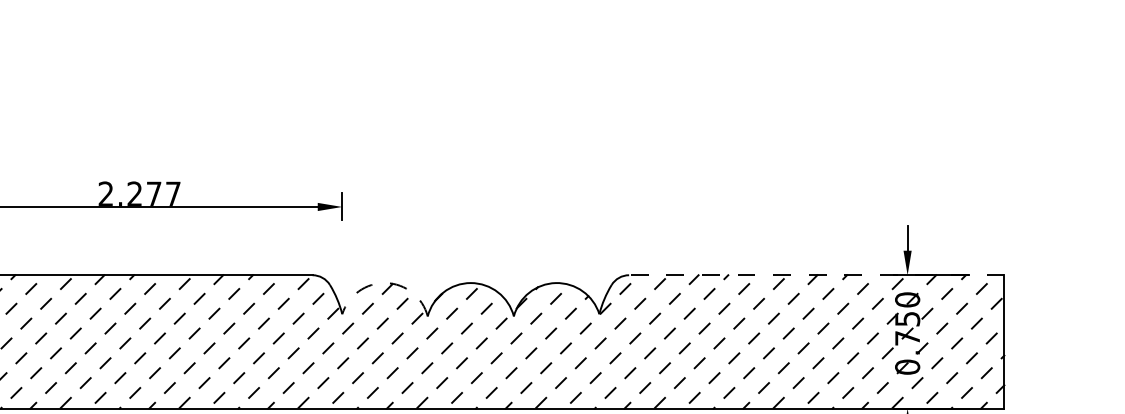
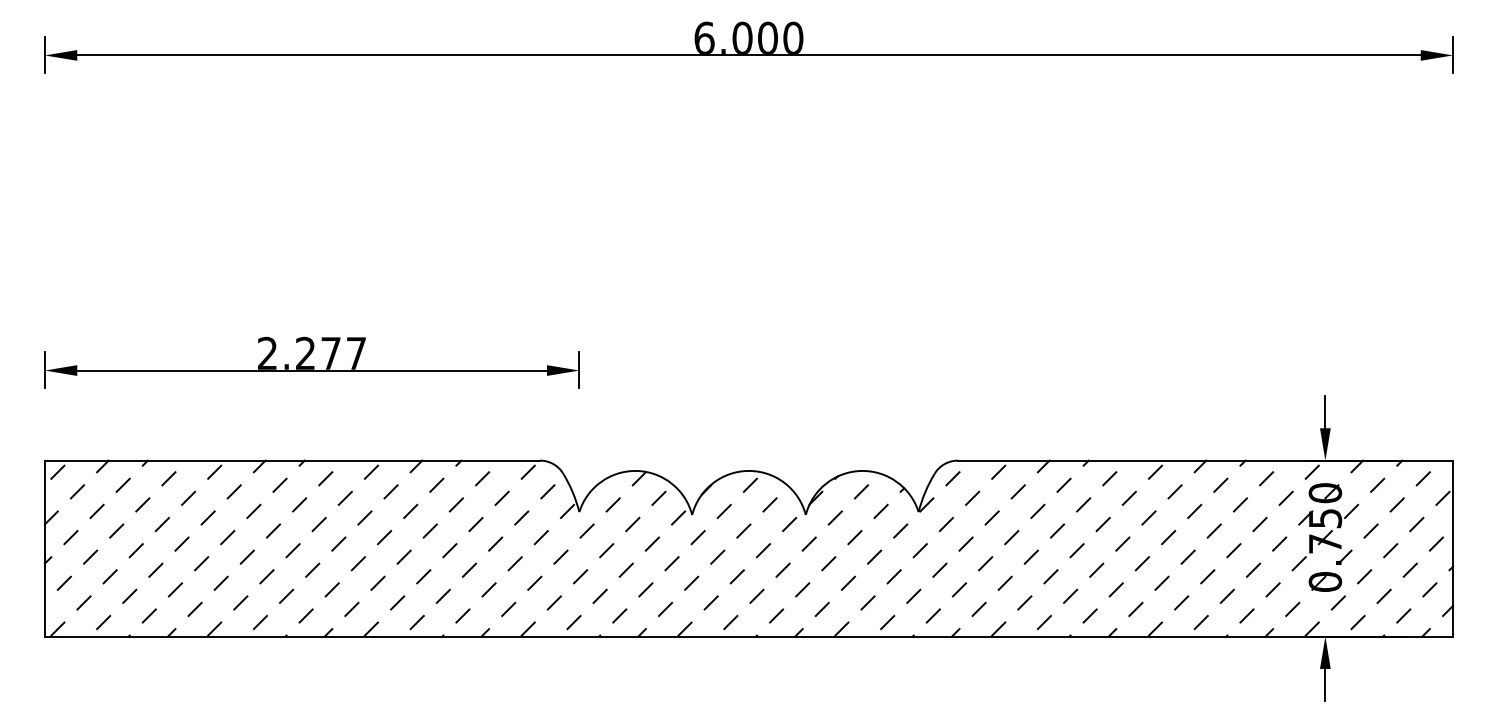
line: (816, 275) -> (1205, 460), dashed -> solid
arc: (385, 282) -> (636, 470), dashed -> solid

